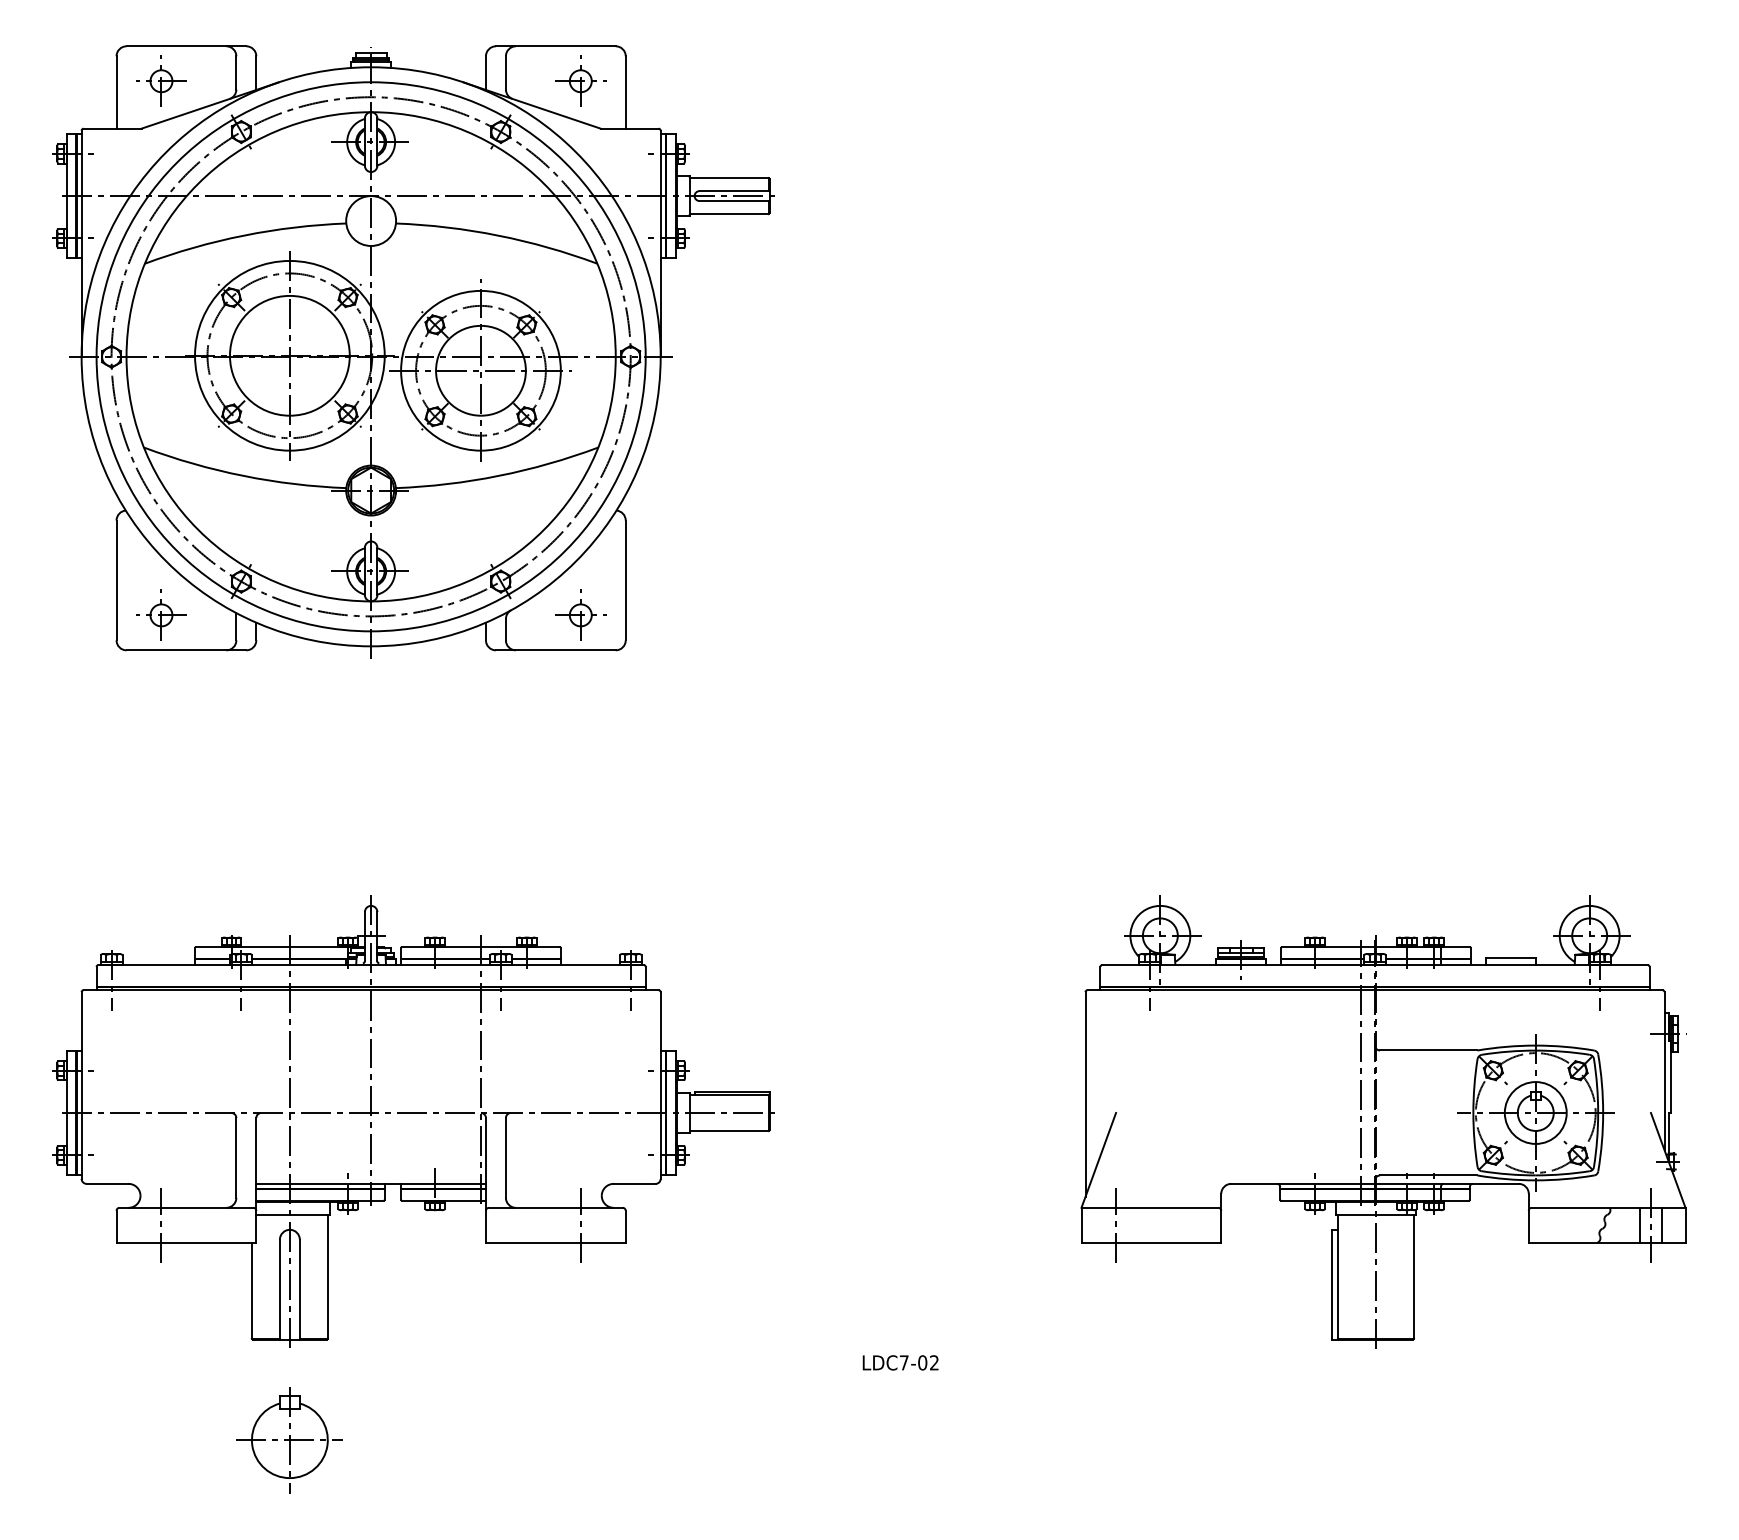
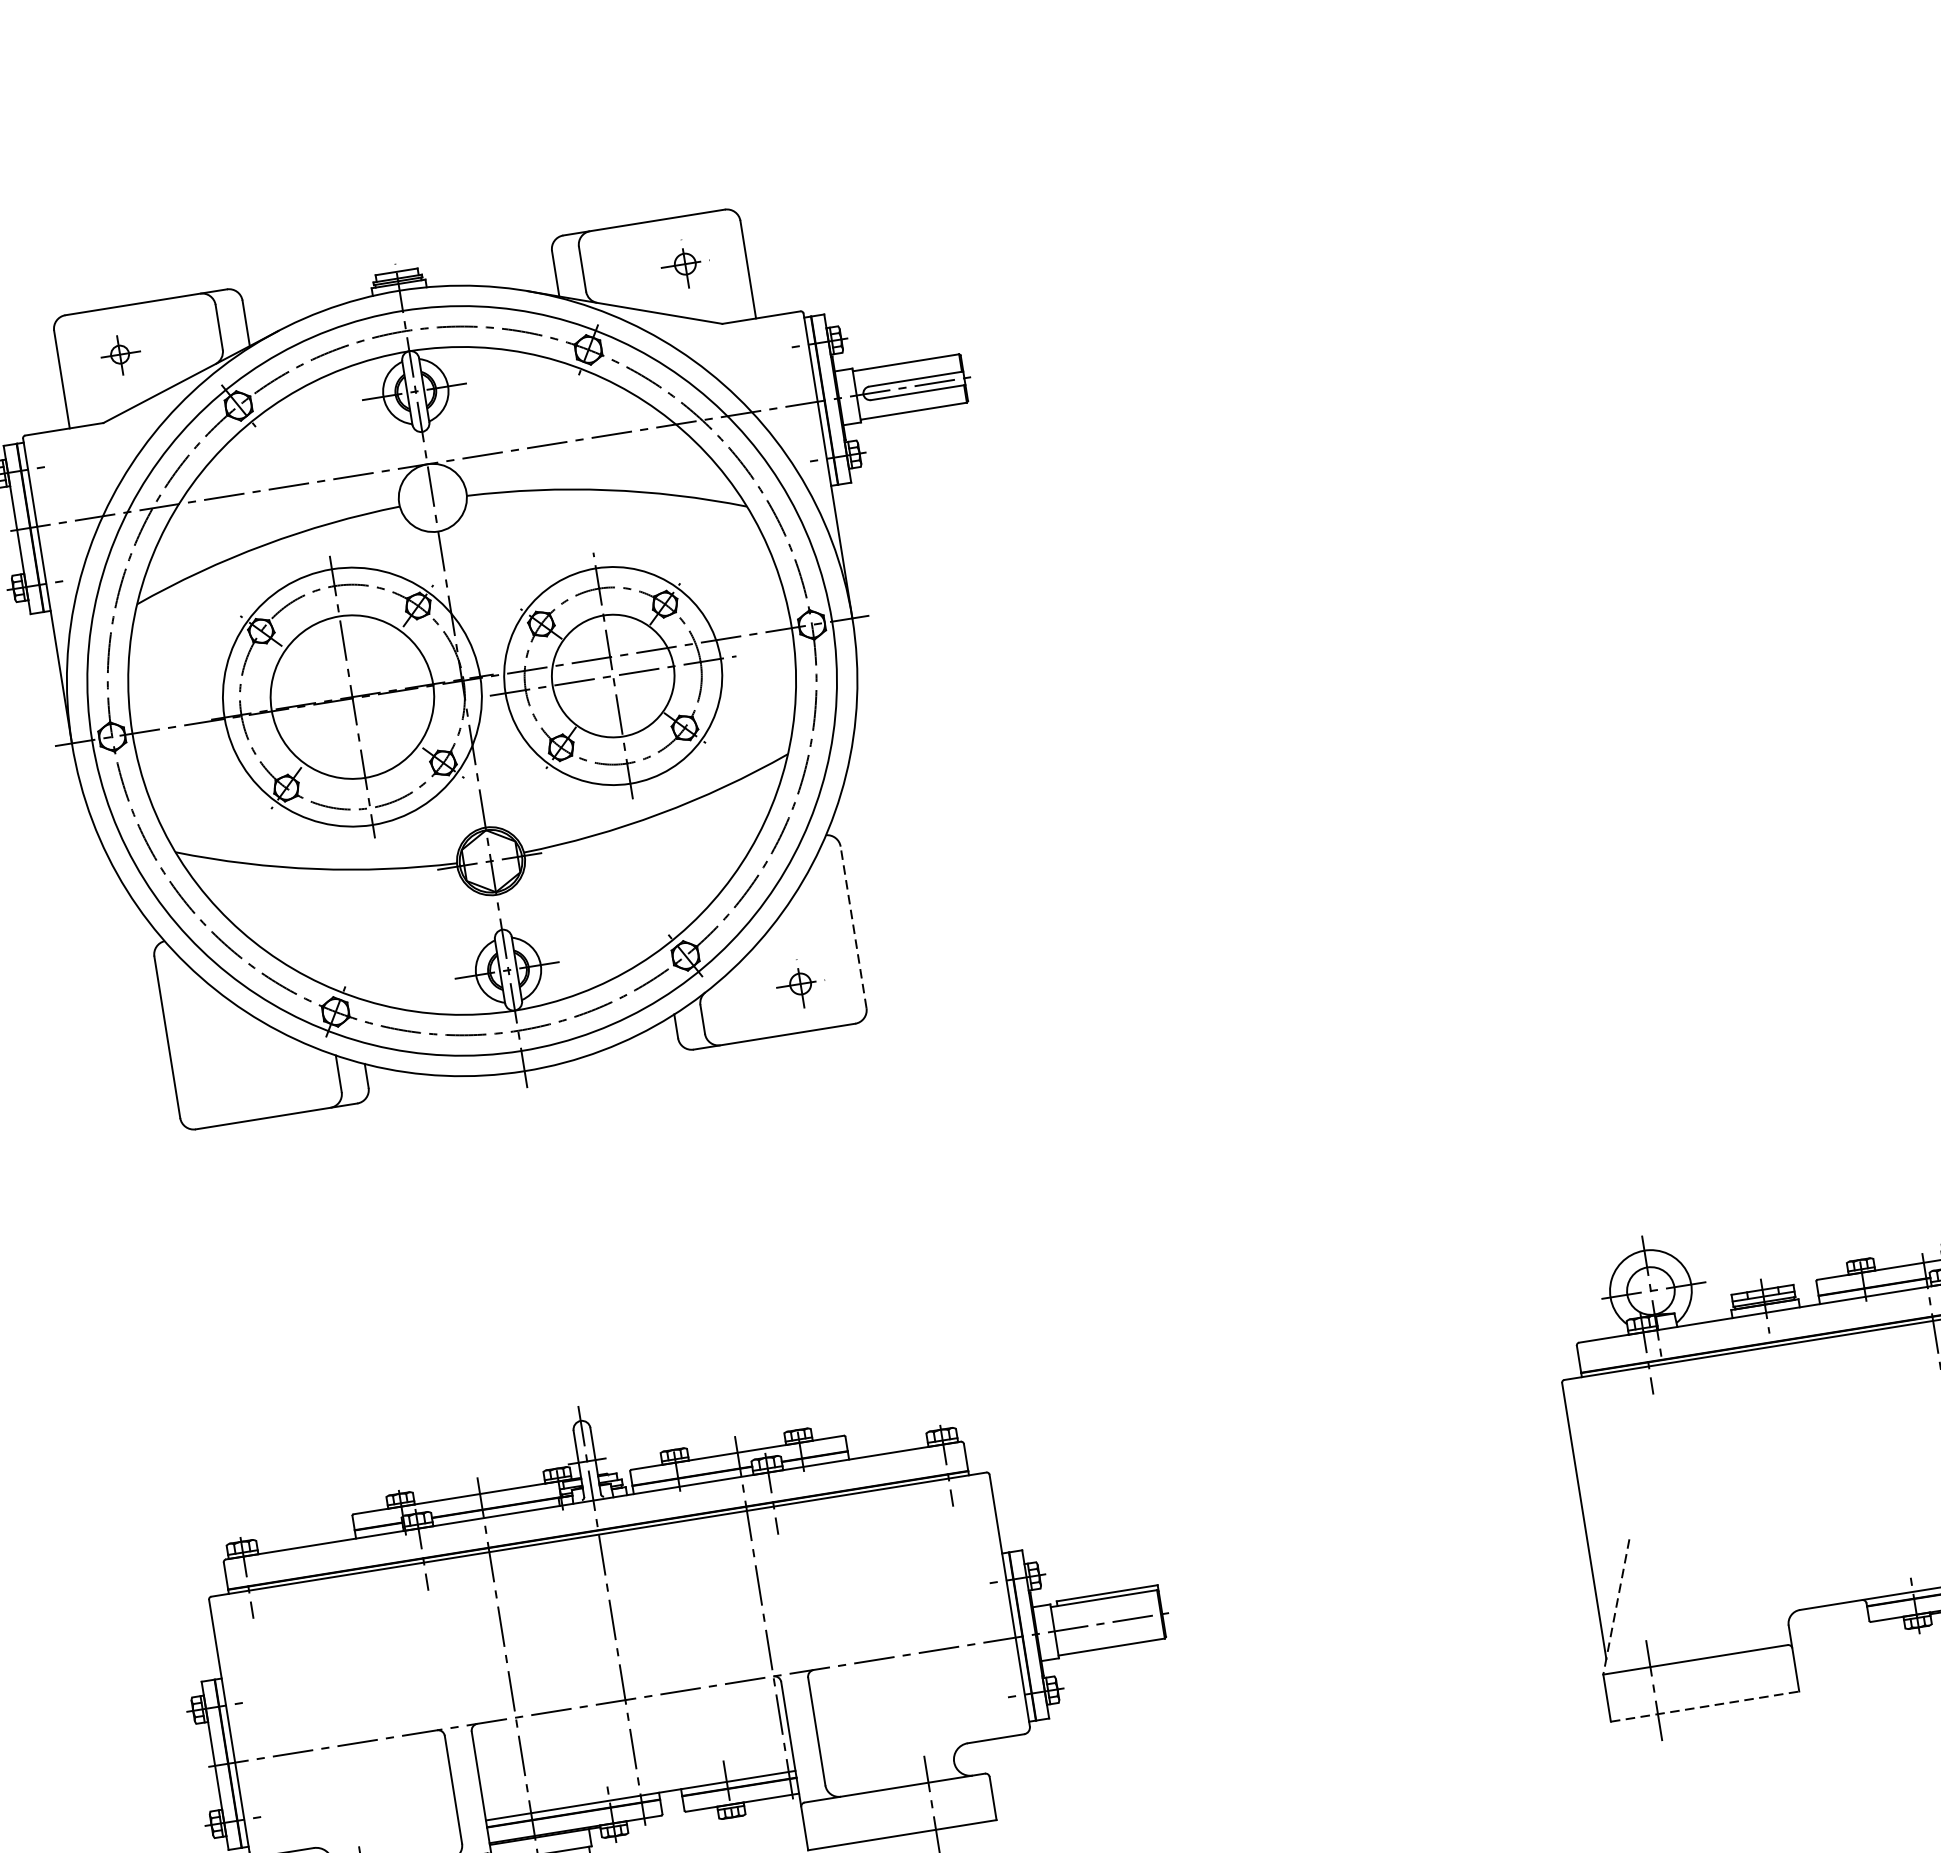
part: (161, 80) -> (119, 353), size x0.6
part: (580, 80) -> (684, 263), size x0.7
line: (625, 580) -> (853, 927), solid -> dashed
part: (161, 614) -> (235, 1073), removed
part: (580, 614) -> (799, 983), size x0.7
line: (1098, 1160) -> (1616, 1607), solid -> dashed
line: (1151, 1242) -> (1705, 1706), solid -> dashed

